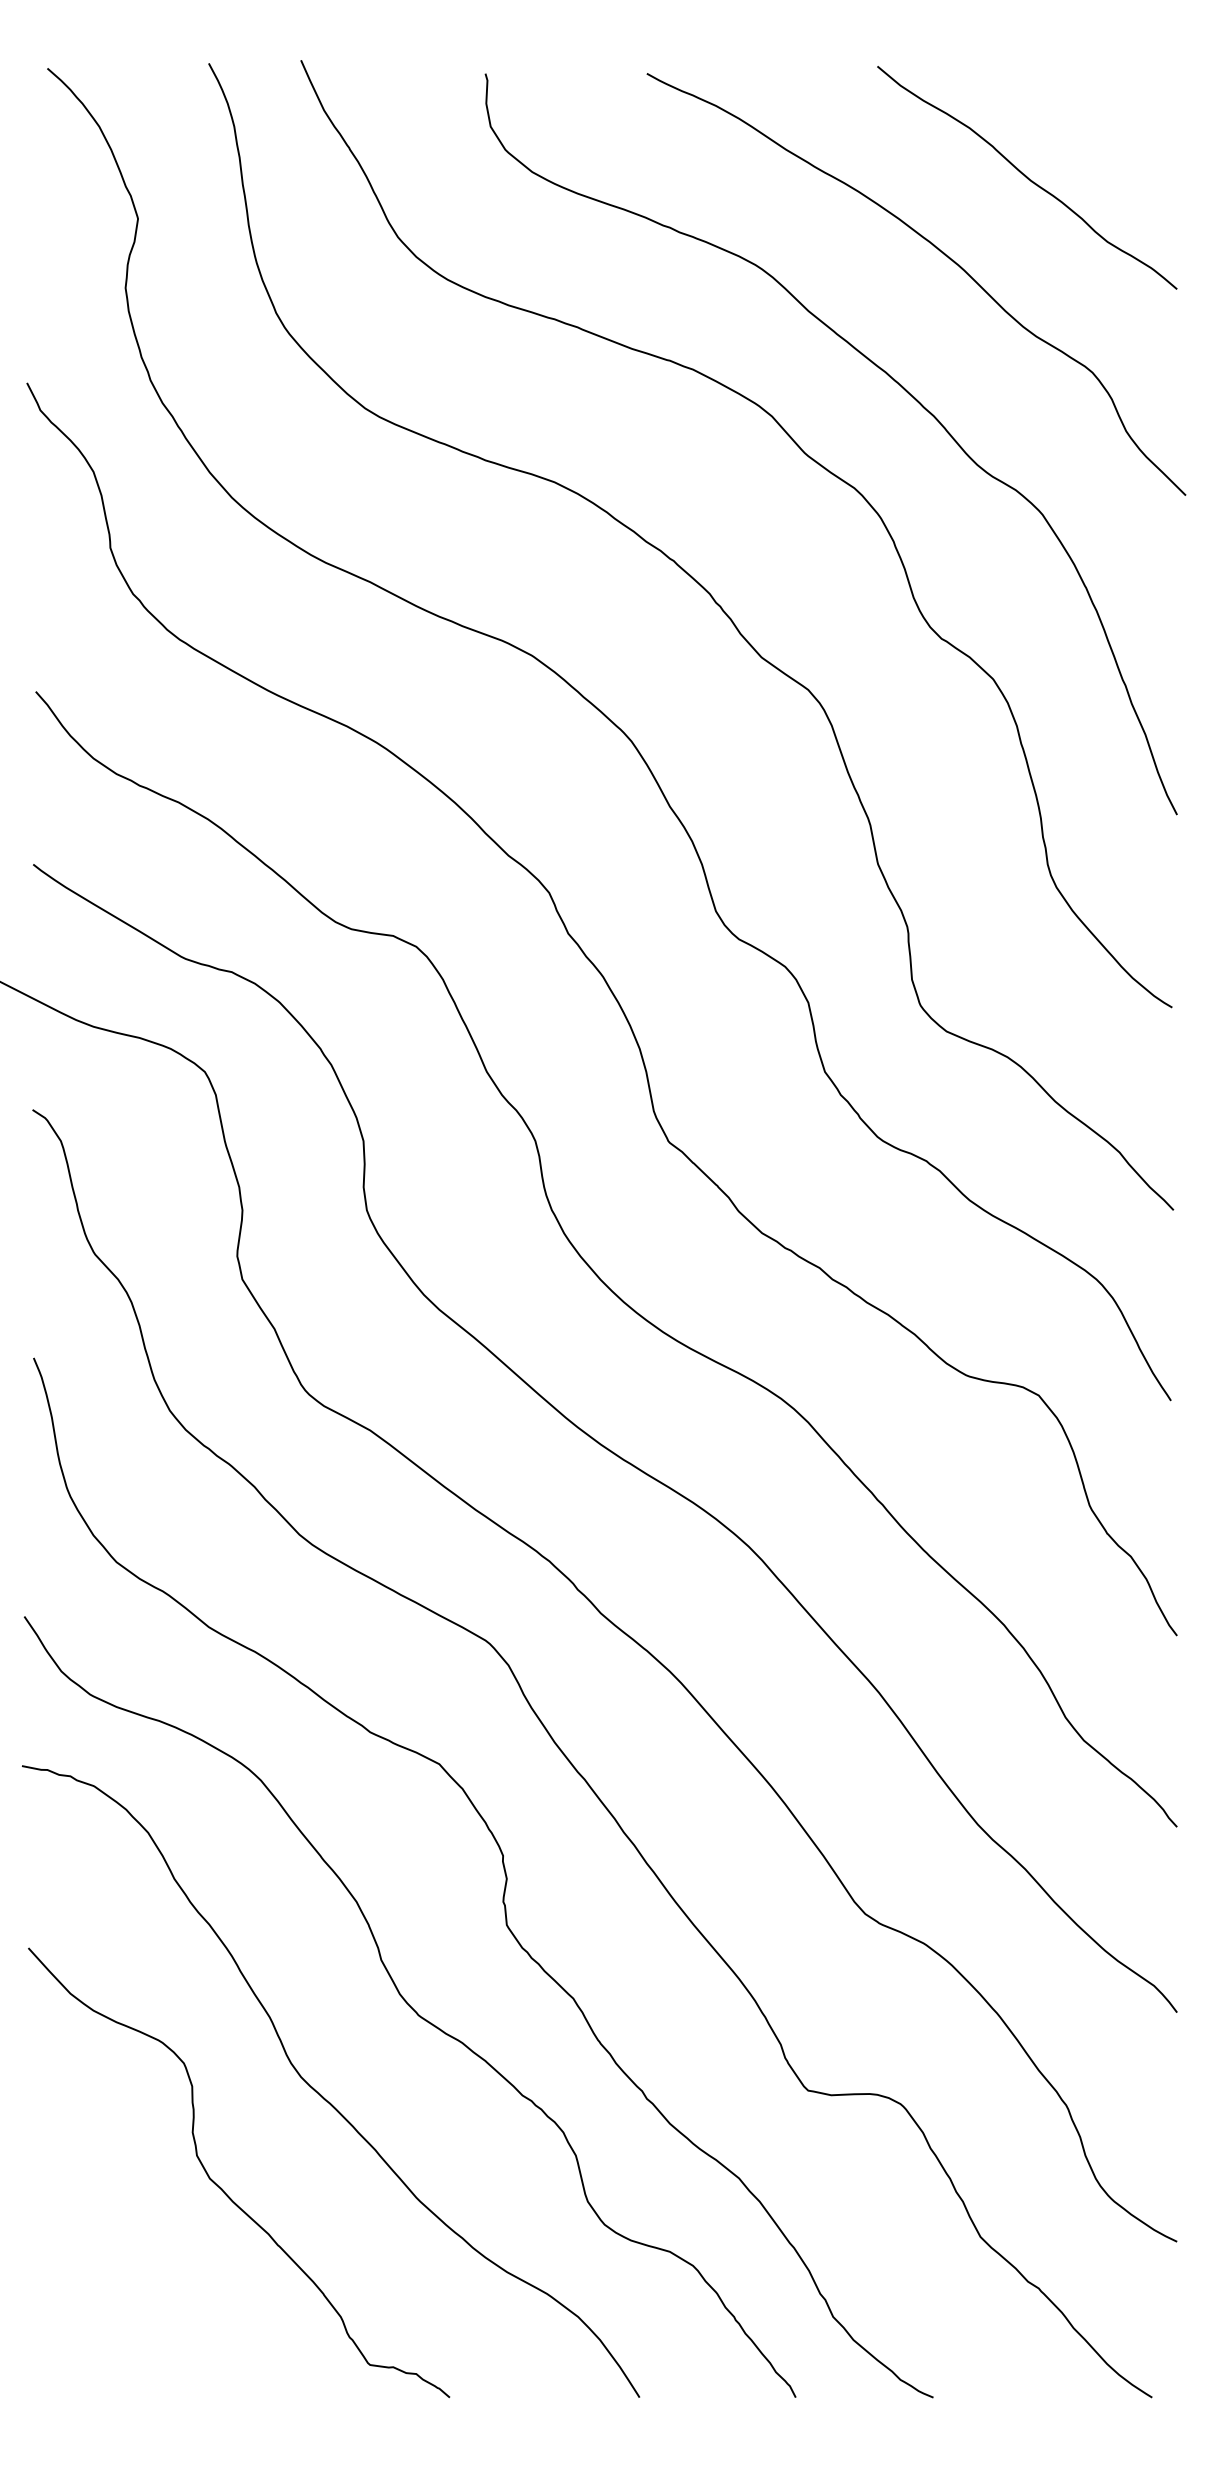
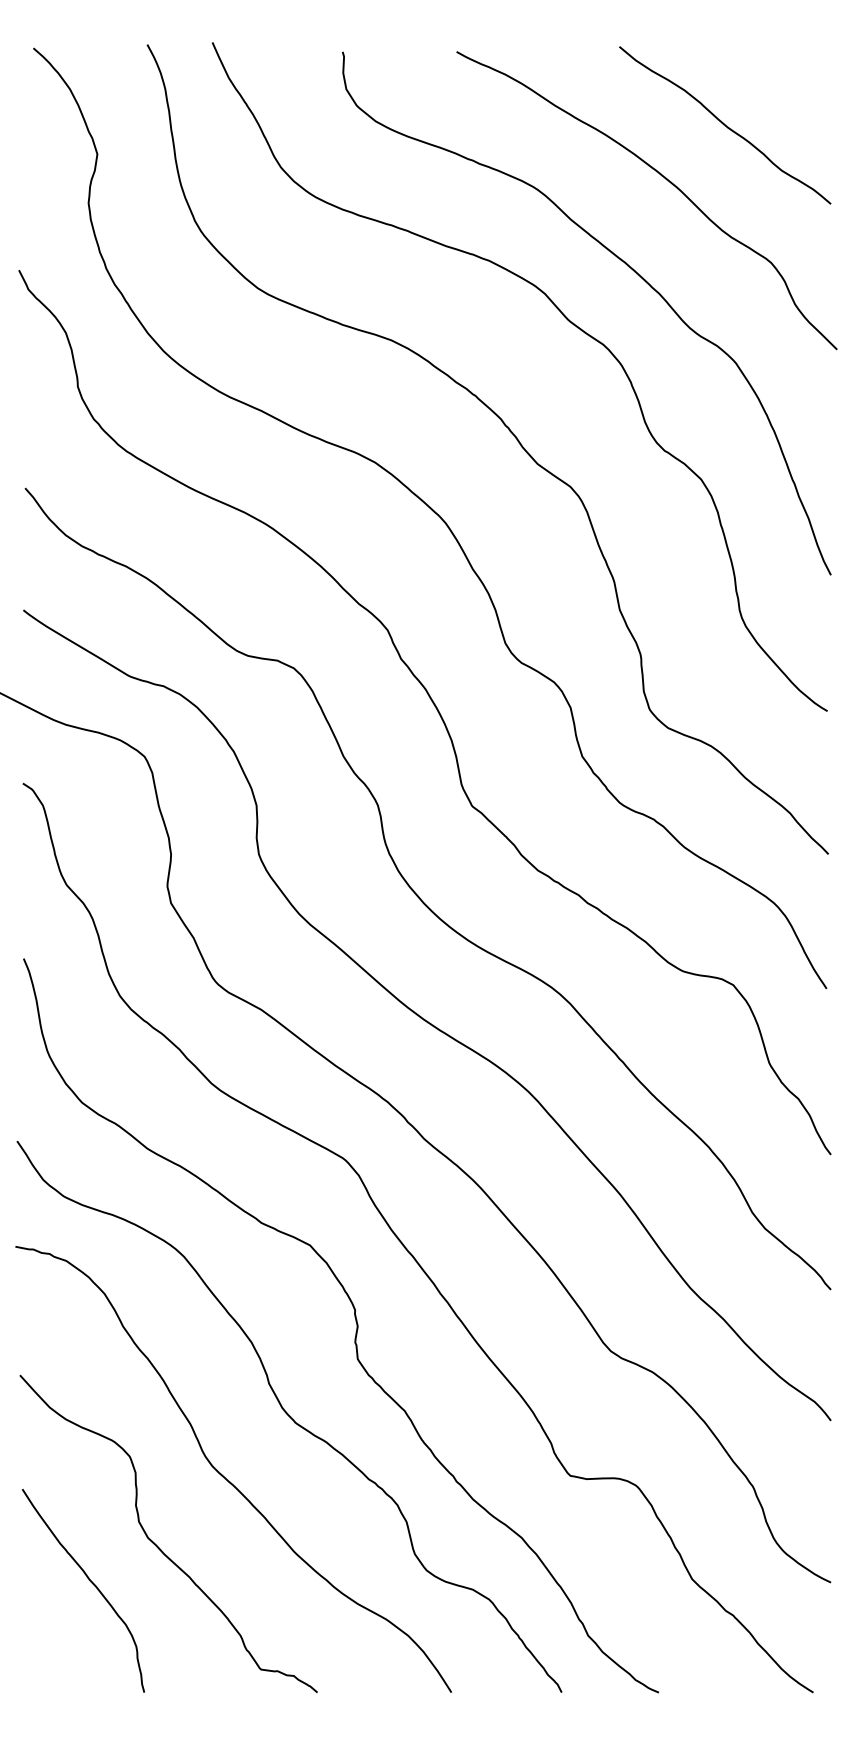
curve: (128, 2241) -> (90, 1582), added

